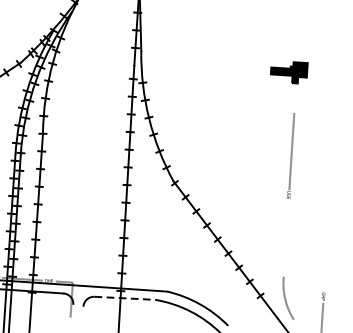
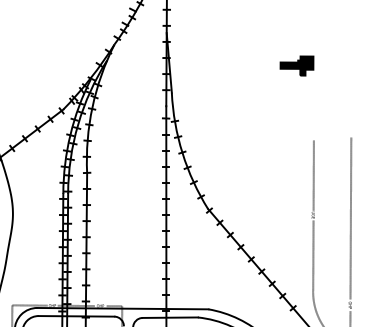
part: (288, 71) -> (296, 65), moved
line: (329, 201) -> (350, 218), added
line: (286, 238) -> (313, 254), added
line: (125, 298) -> (170, 317), dashed -> solid

